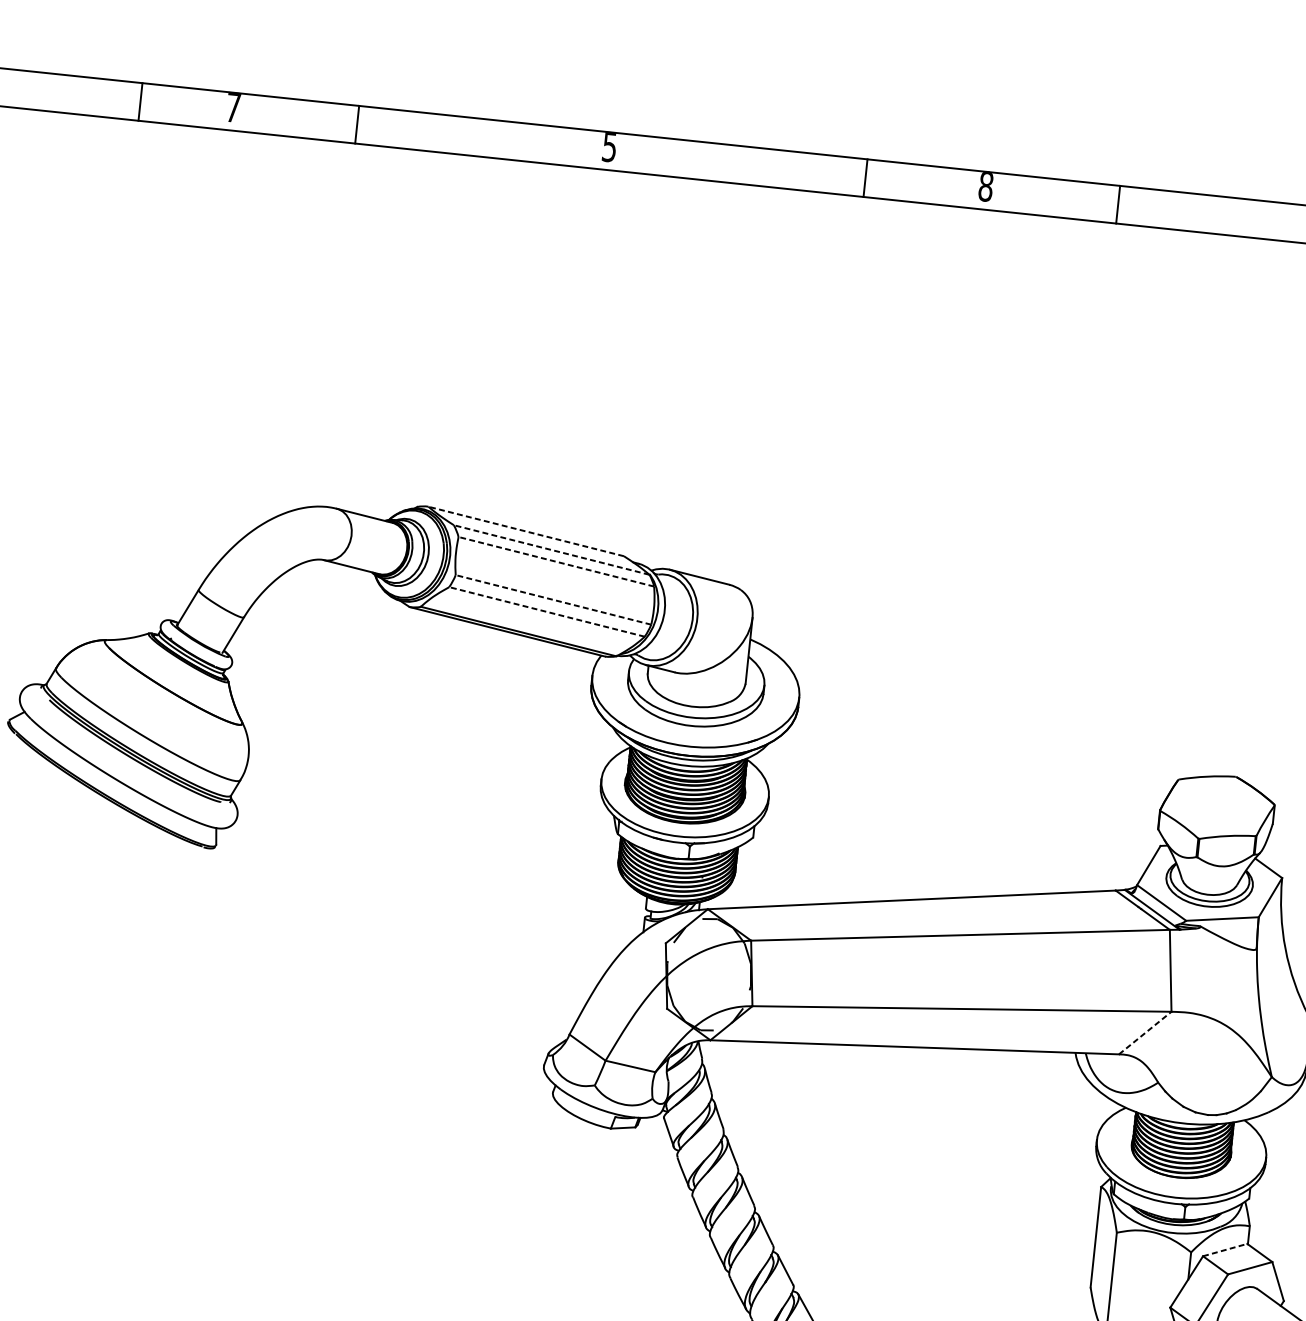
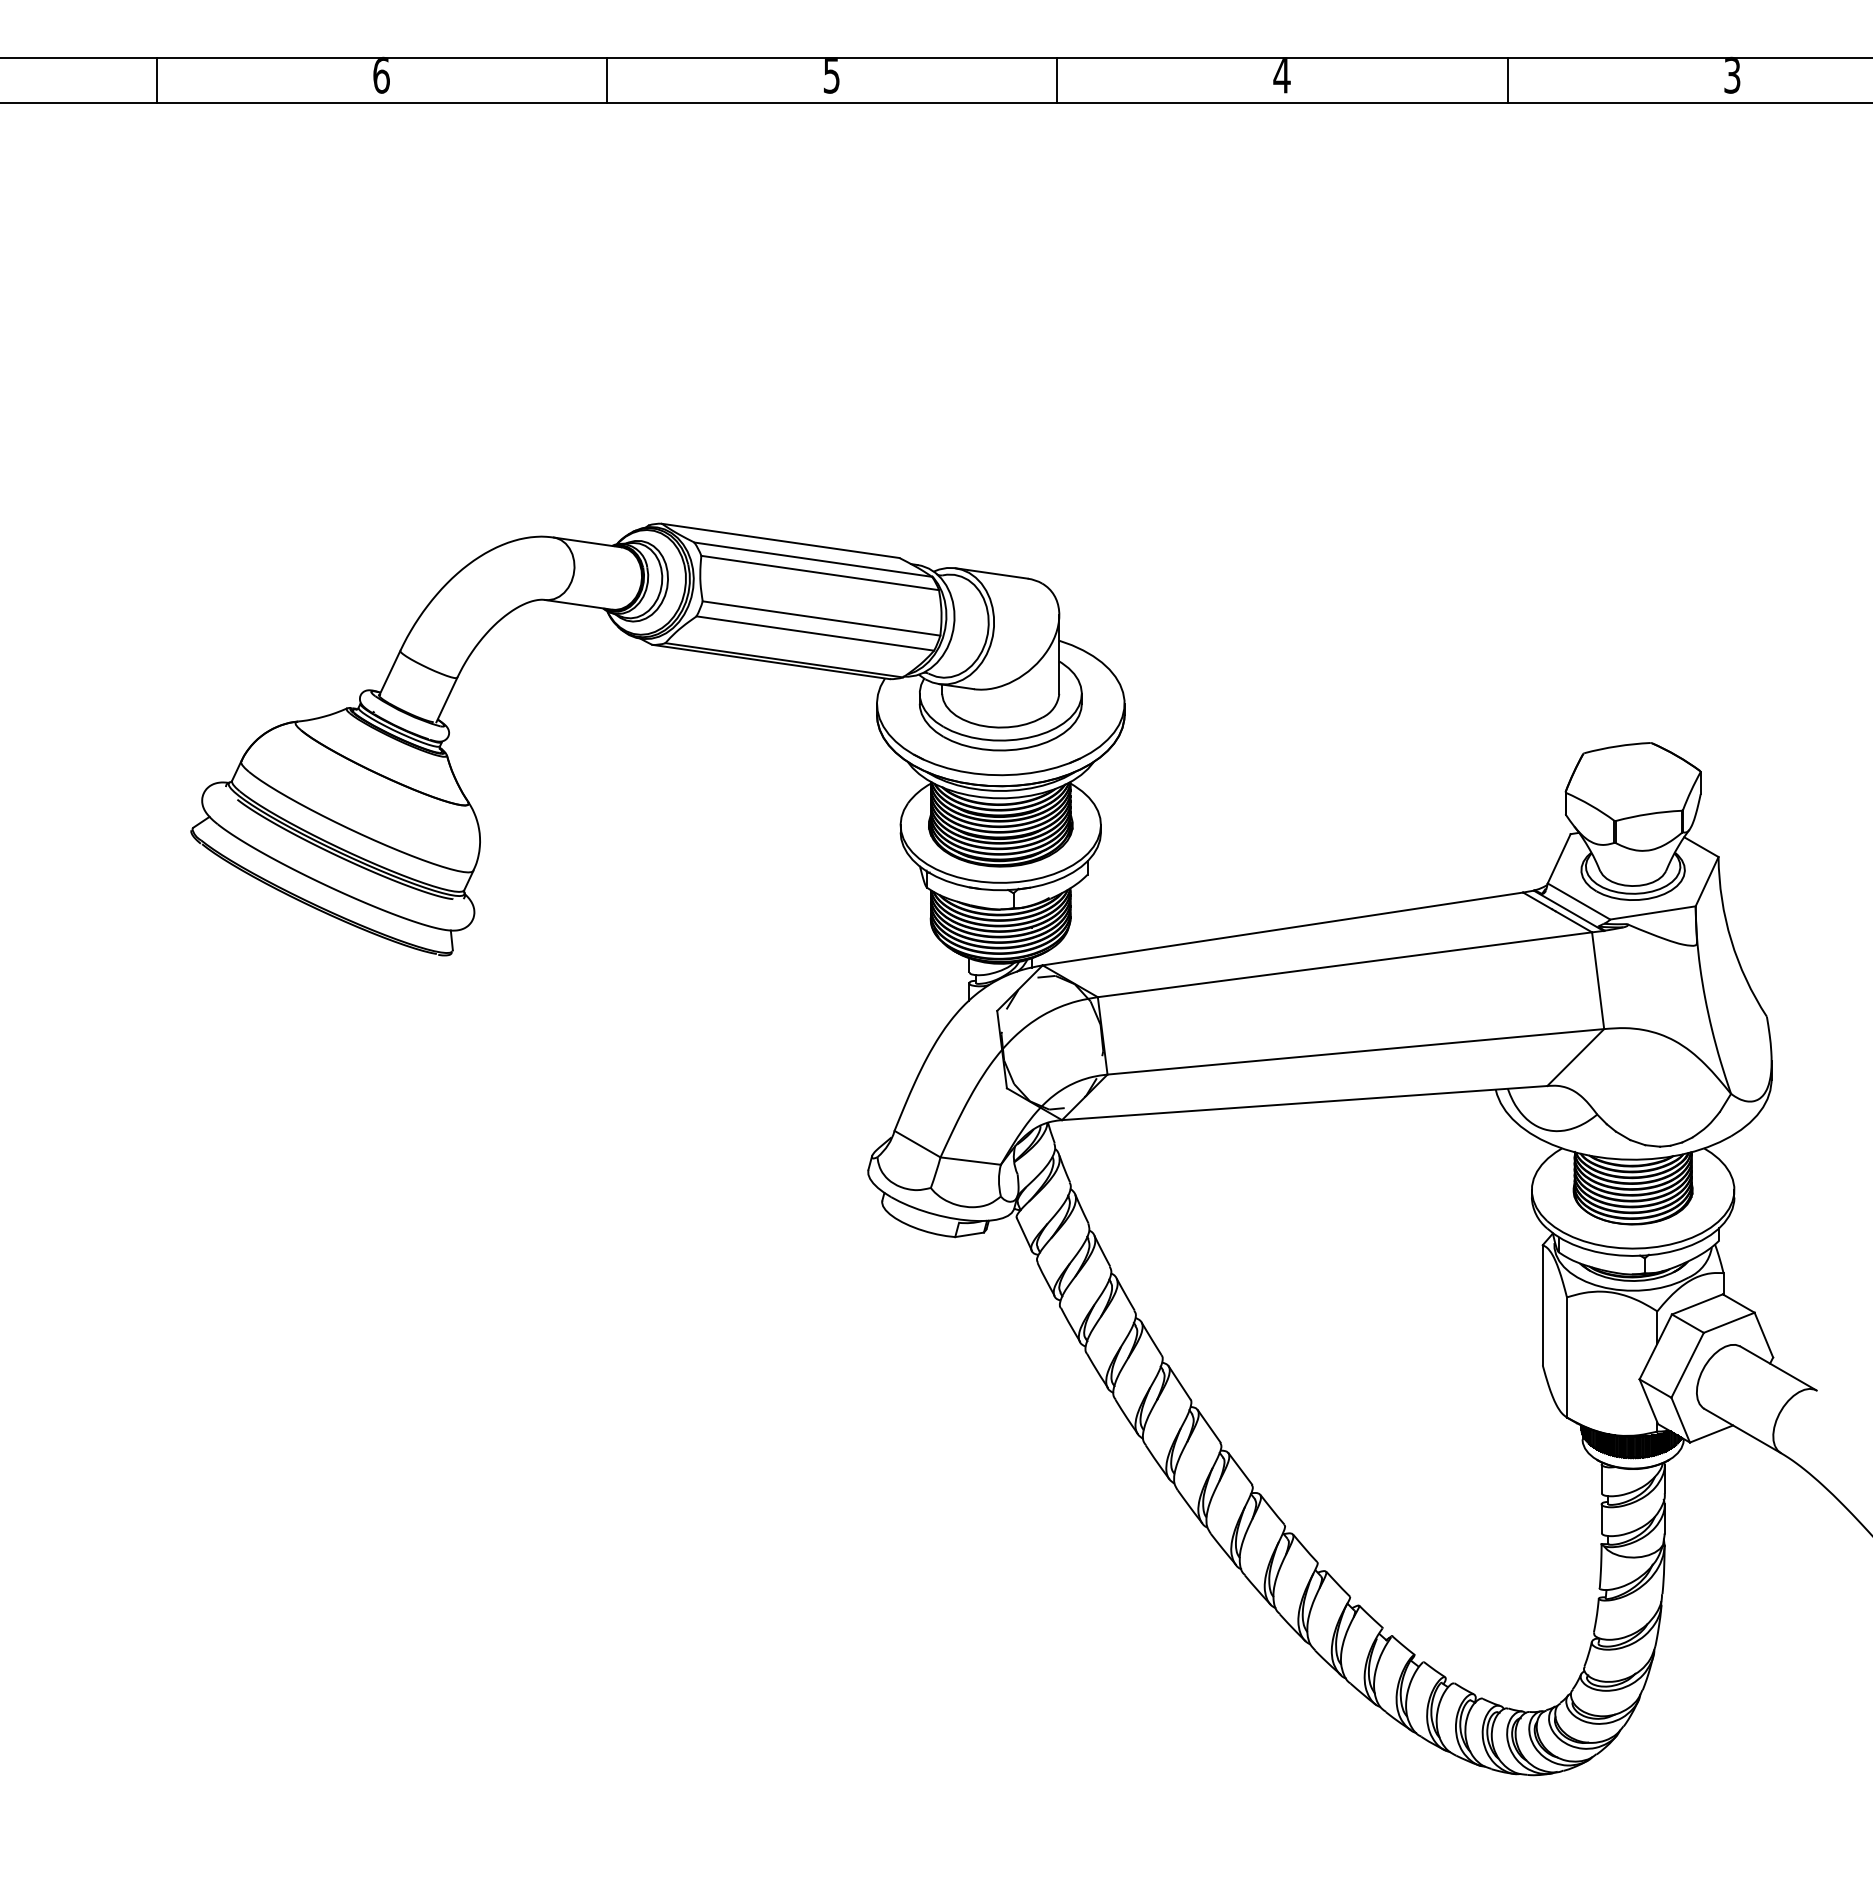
line: (140, 101) -> (156, 80), moved
text: (233, 106) -> (381, 74), 7 -> 6
line: (357, 124) -> (607, 80), moved
line: (865, 178) -> (1057, 80), moved
text: (985, 185) -> (1281, 74), 8 -> 4
line: (1118, 204) -> (1507, 80), moved
line: (526, 531) -> (780, 540), dashed -> solid
line: (551, 549) -> (812, 559), dashed -> solid
line: (555, 561) -> (819, 572), dashed -> solid
line: (553, 599) -> (821, 618), dashed -> solid
line: (546, 611) -> (814, 633), dashed -> solid
line: (1145, 1033) -> (1576, 1057), dashed -> solid
line: (1225, 1250) -> (1697, 1304), dashed -> solid

